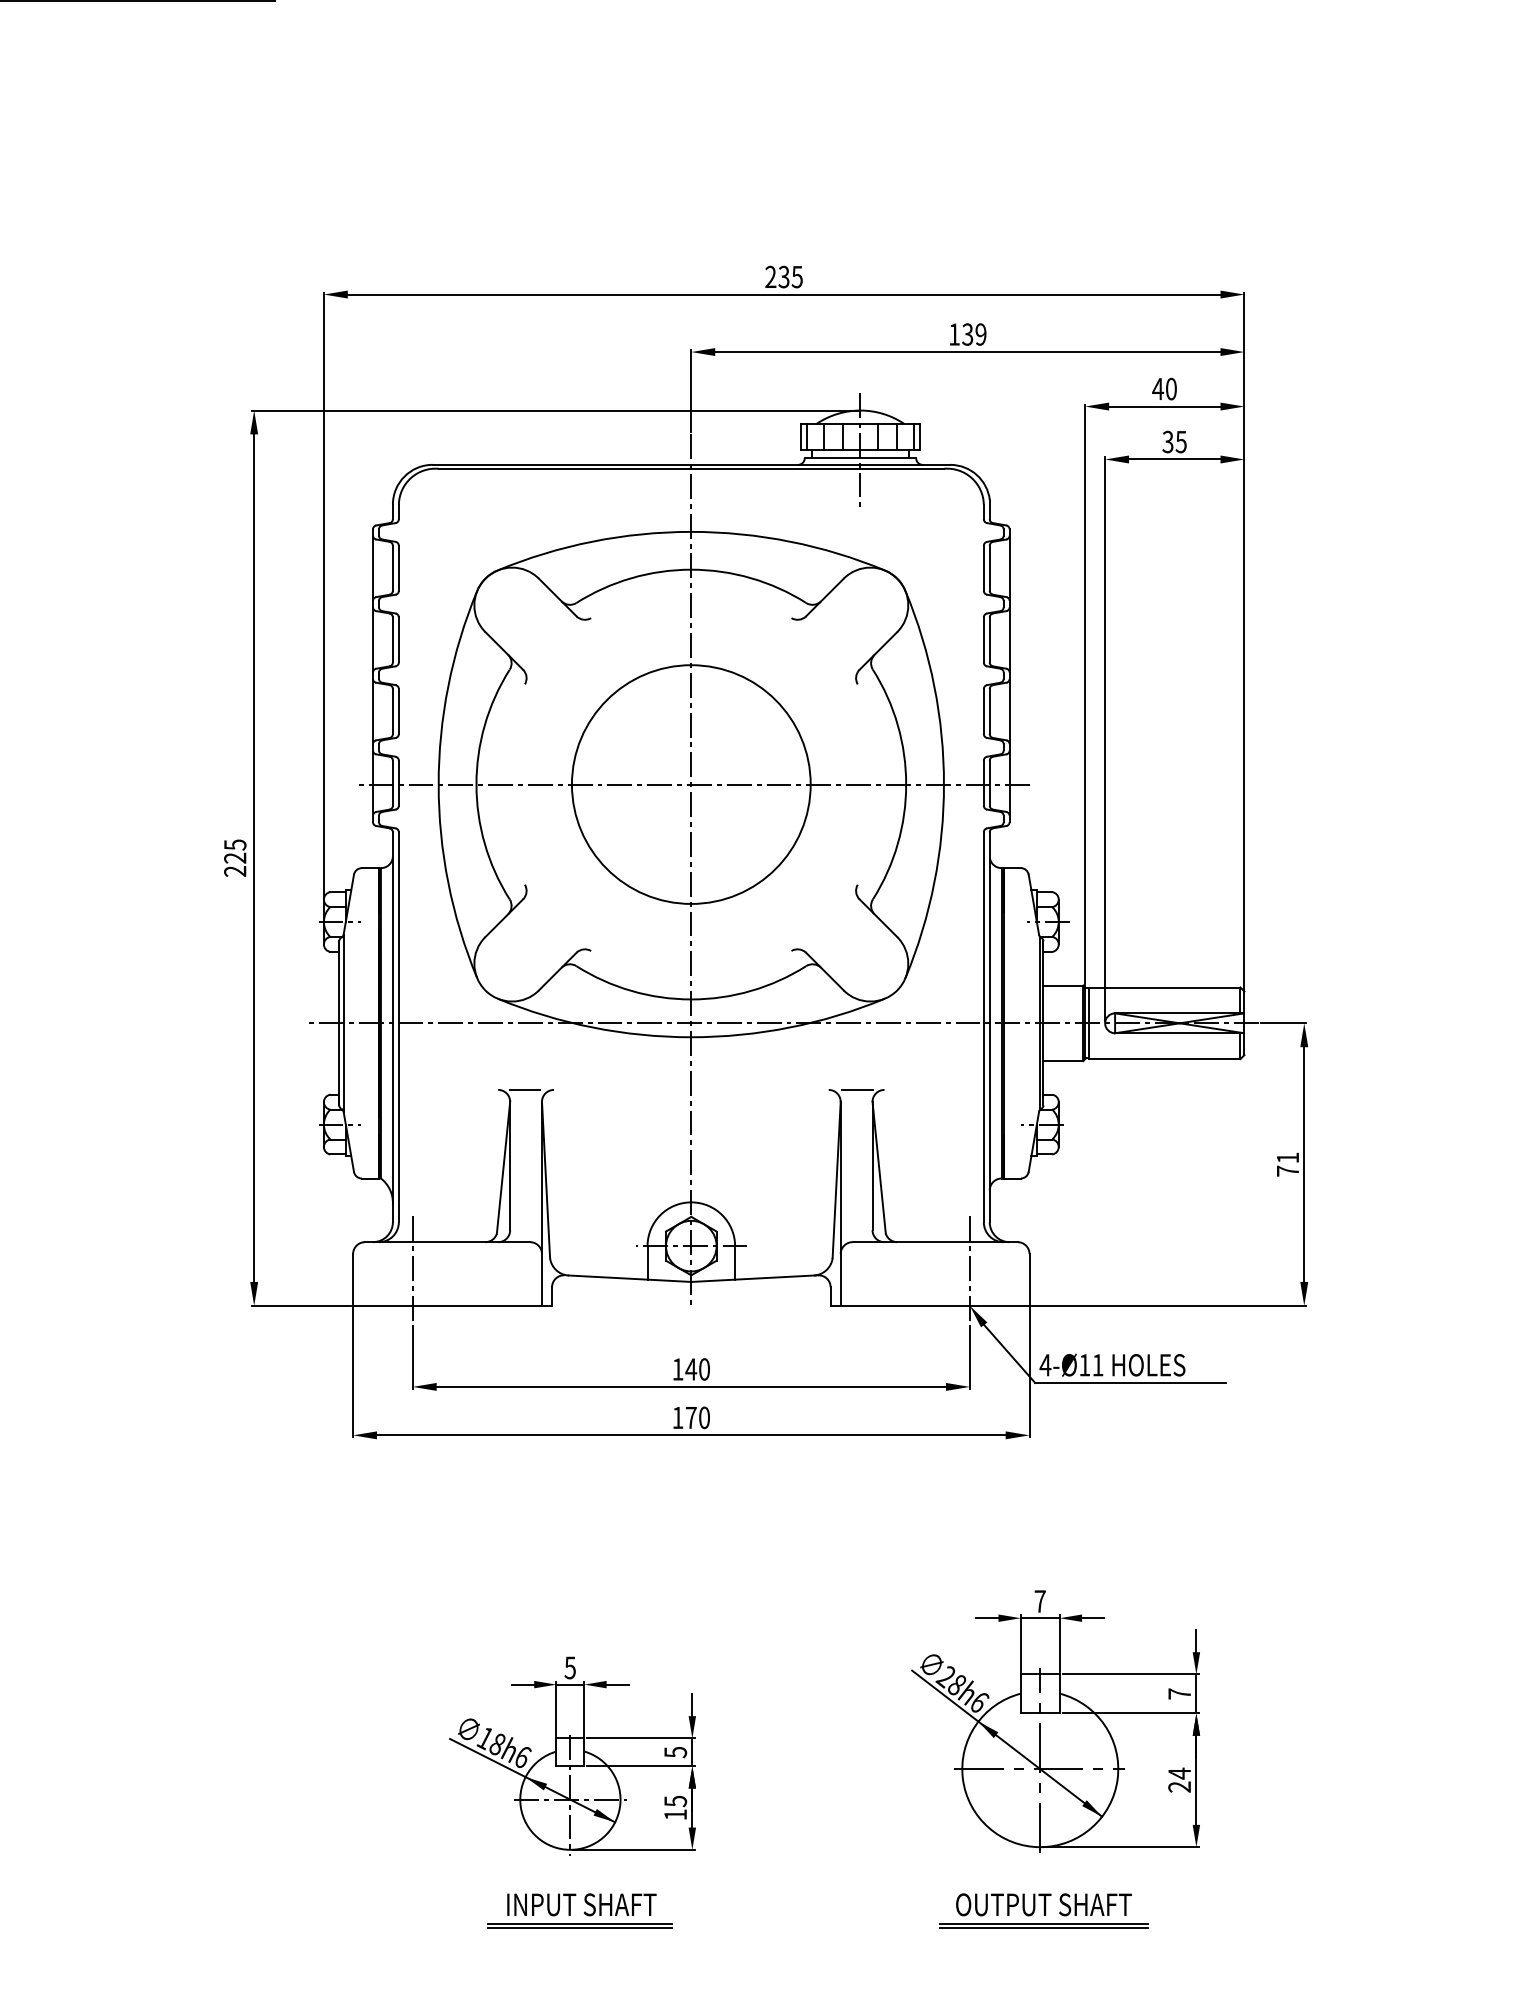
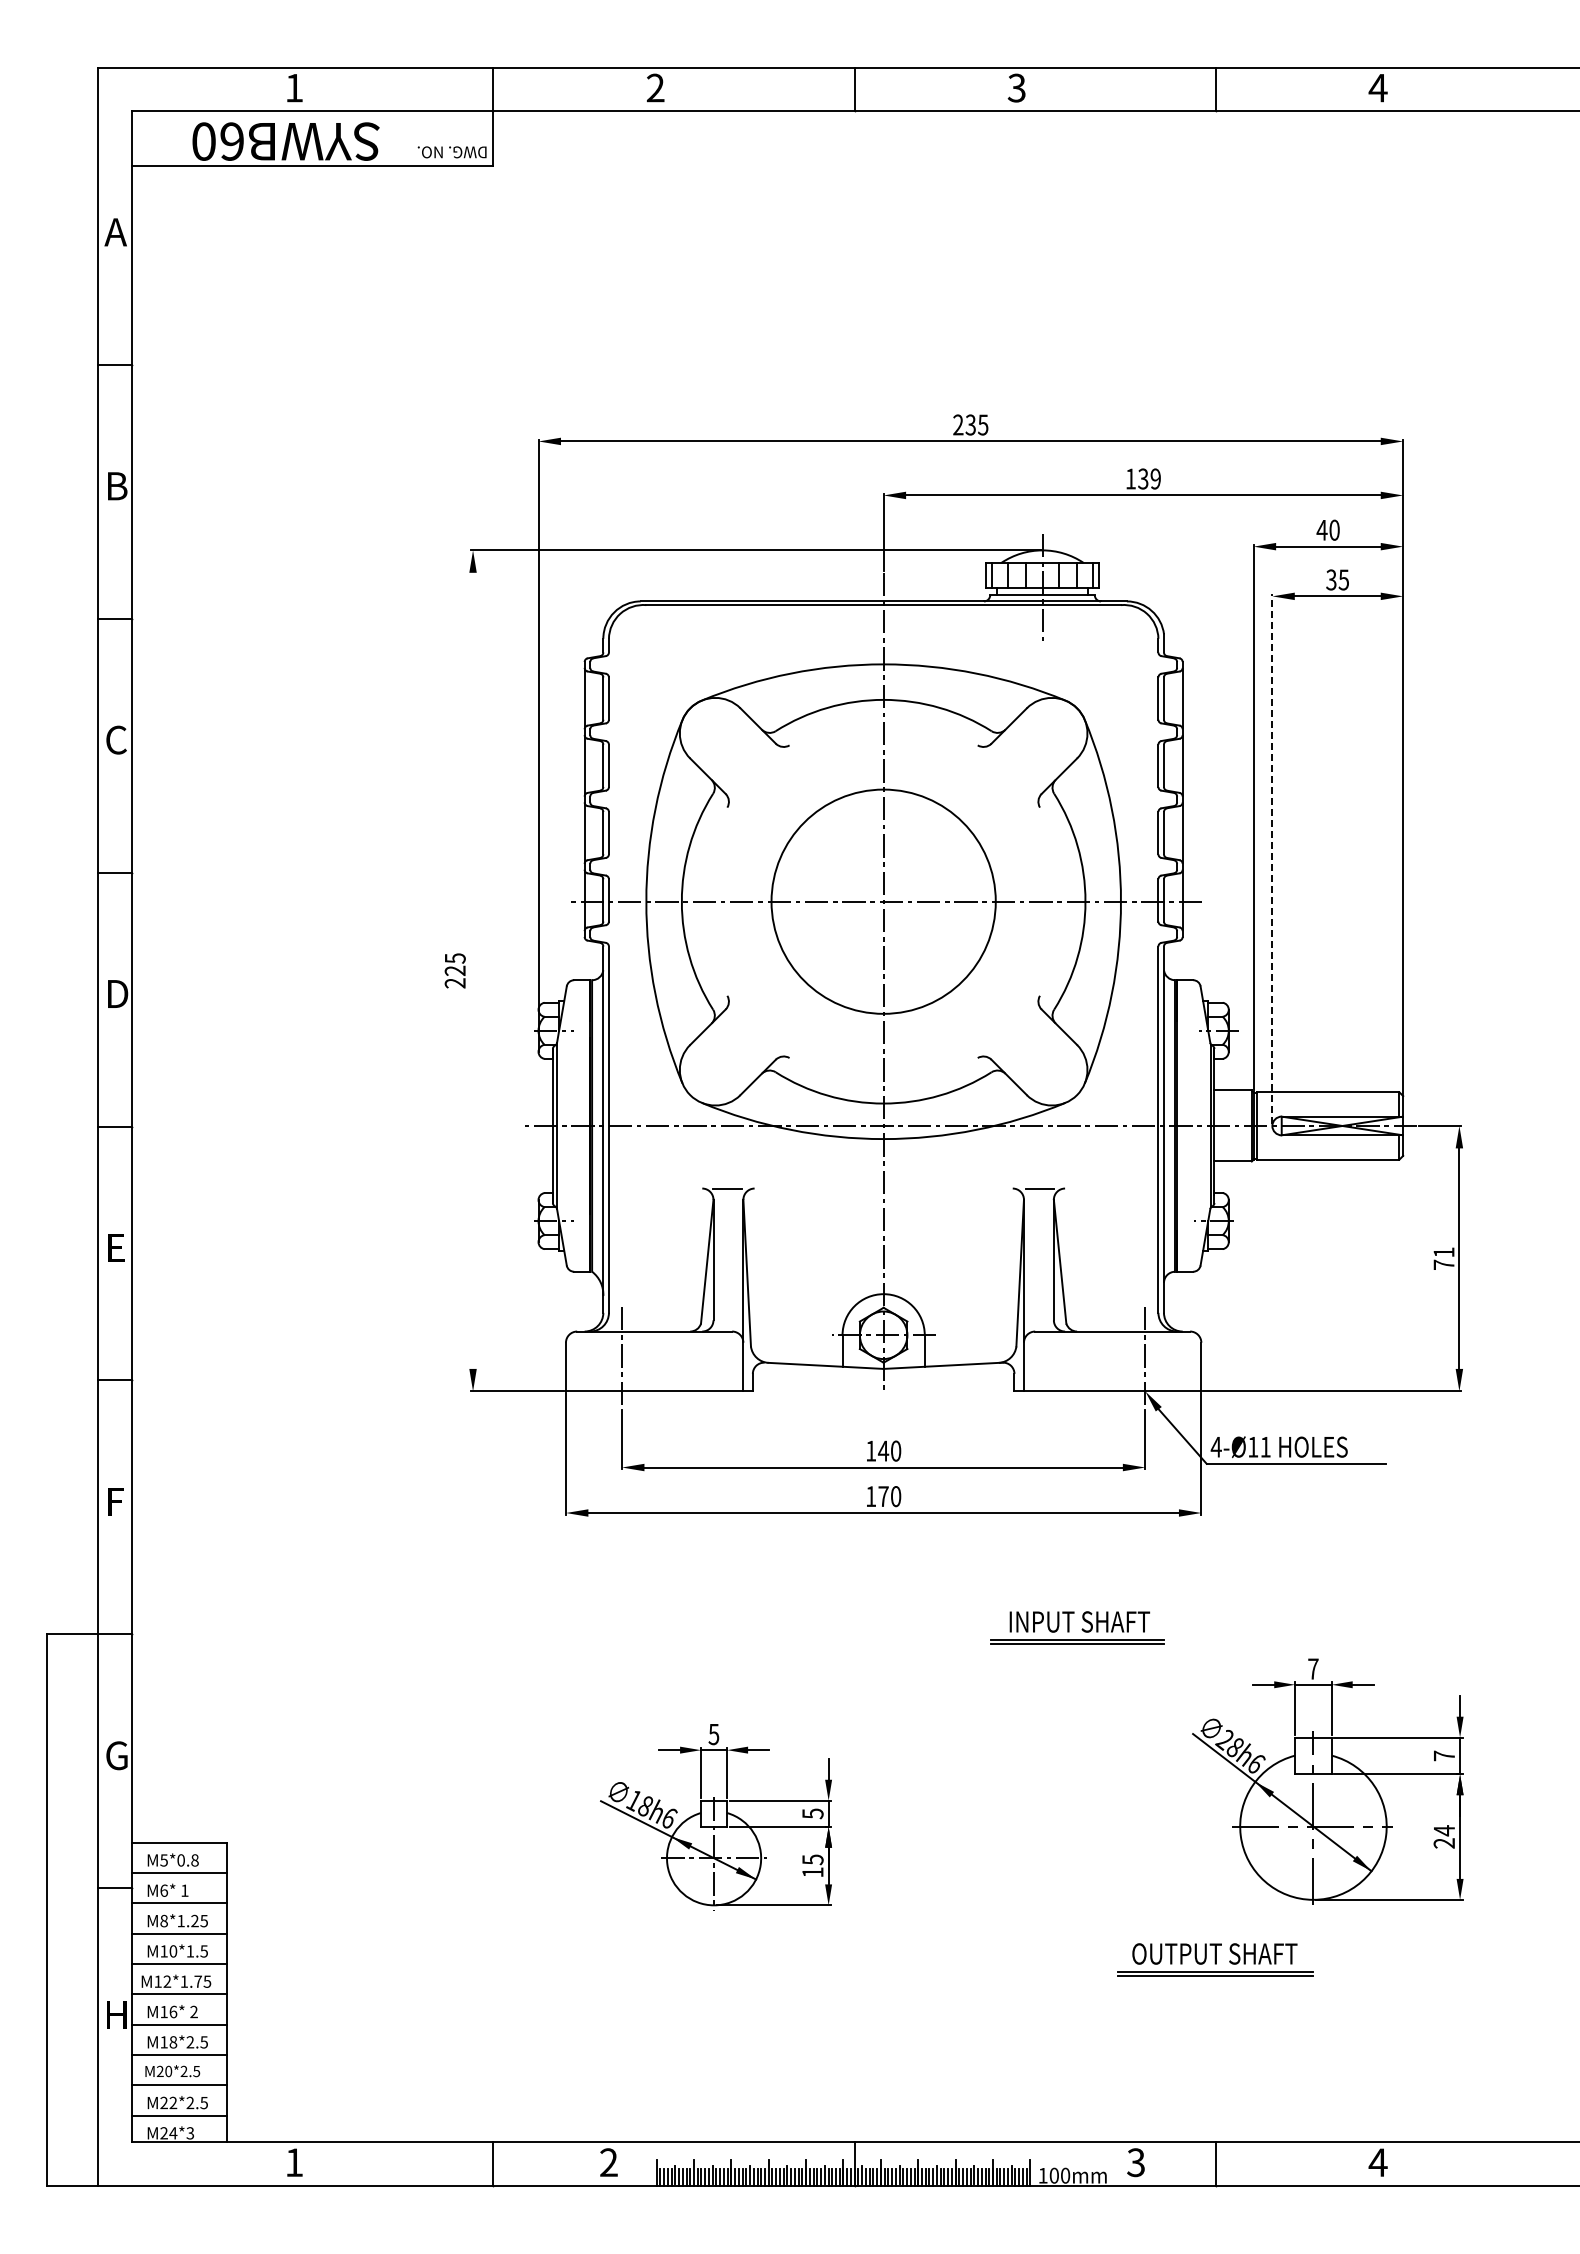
line: (1105, 739) -> (1272, 859), solid -> dashed
line: (254, 857) -> (473, 970), removed
part: (1055, 1721) -> (1327, 1781), moved
part: (571, 1756) -> (715, 1817), moved
part: (579, 1910) -> (1077, 1627), moved

